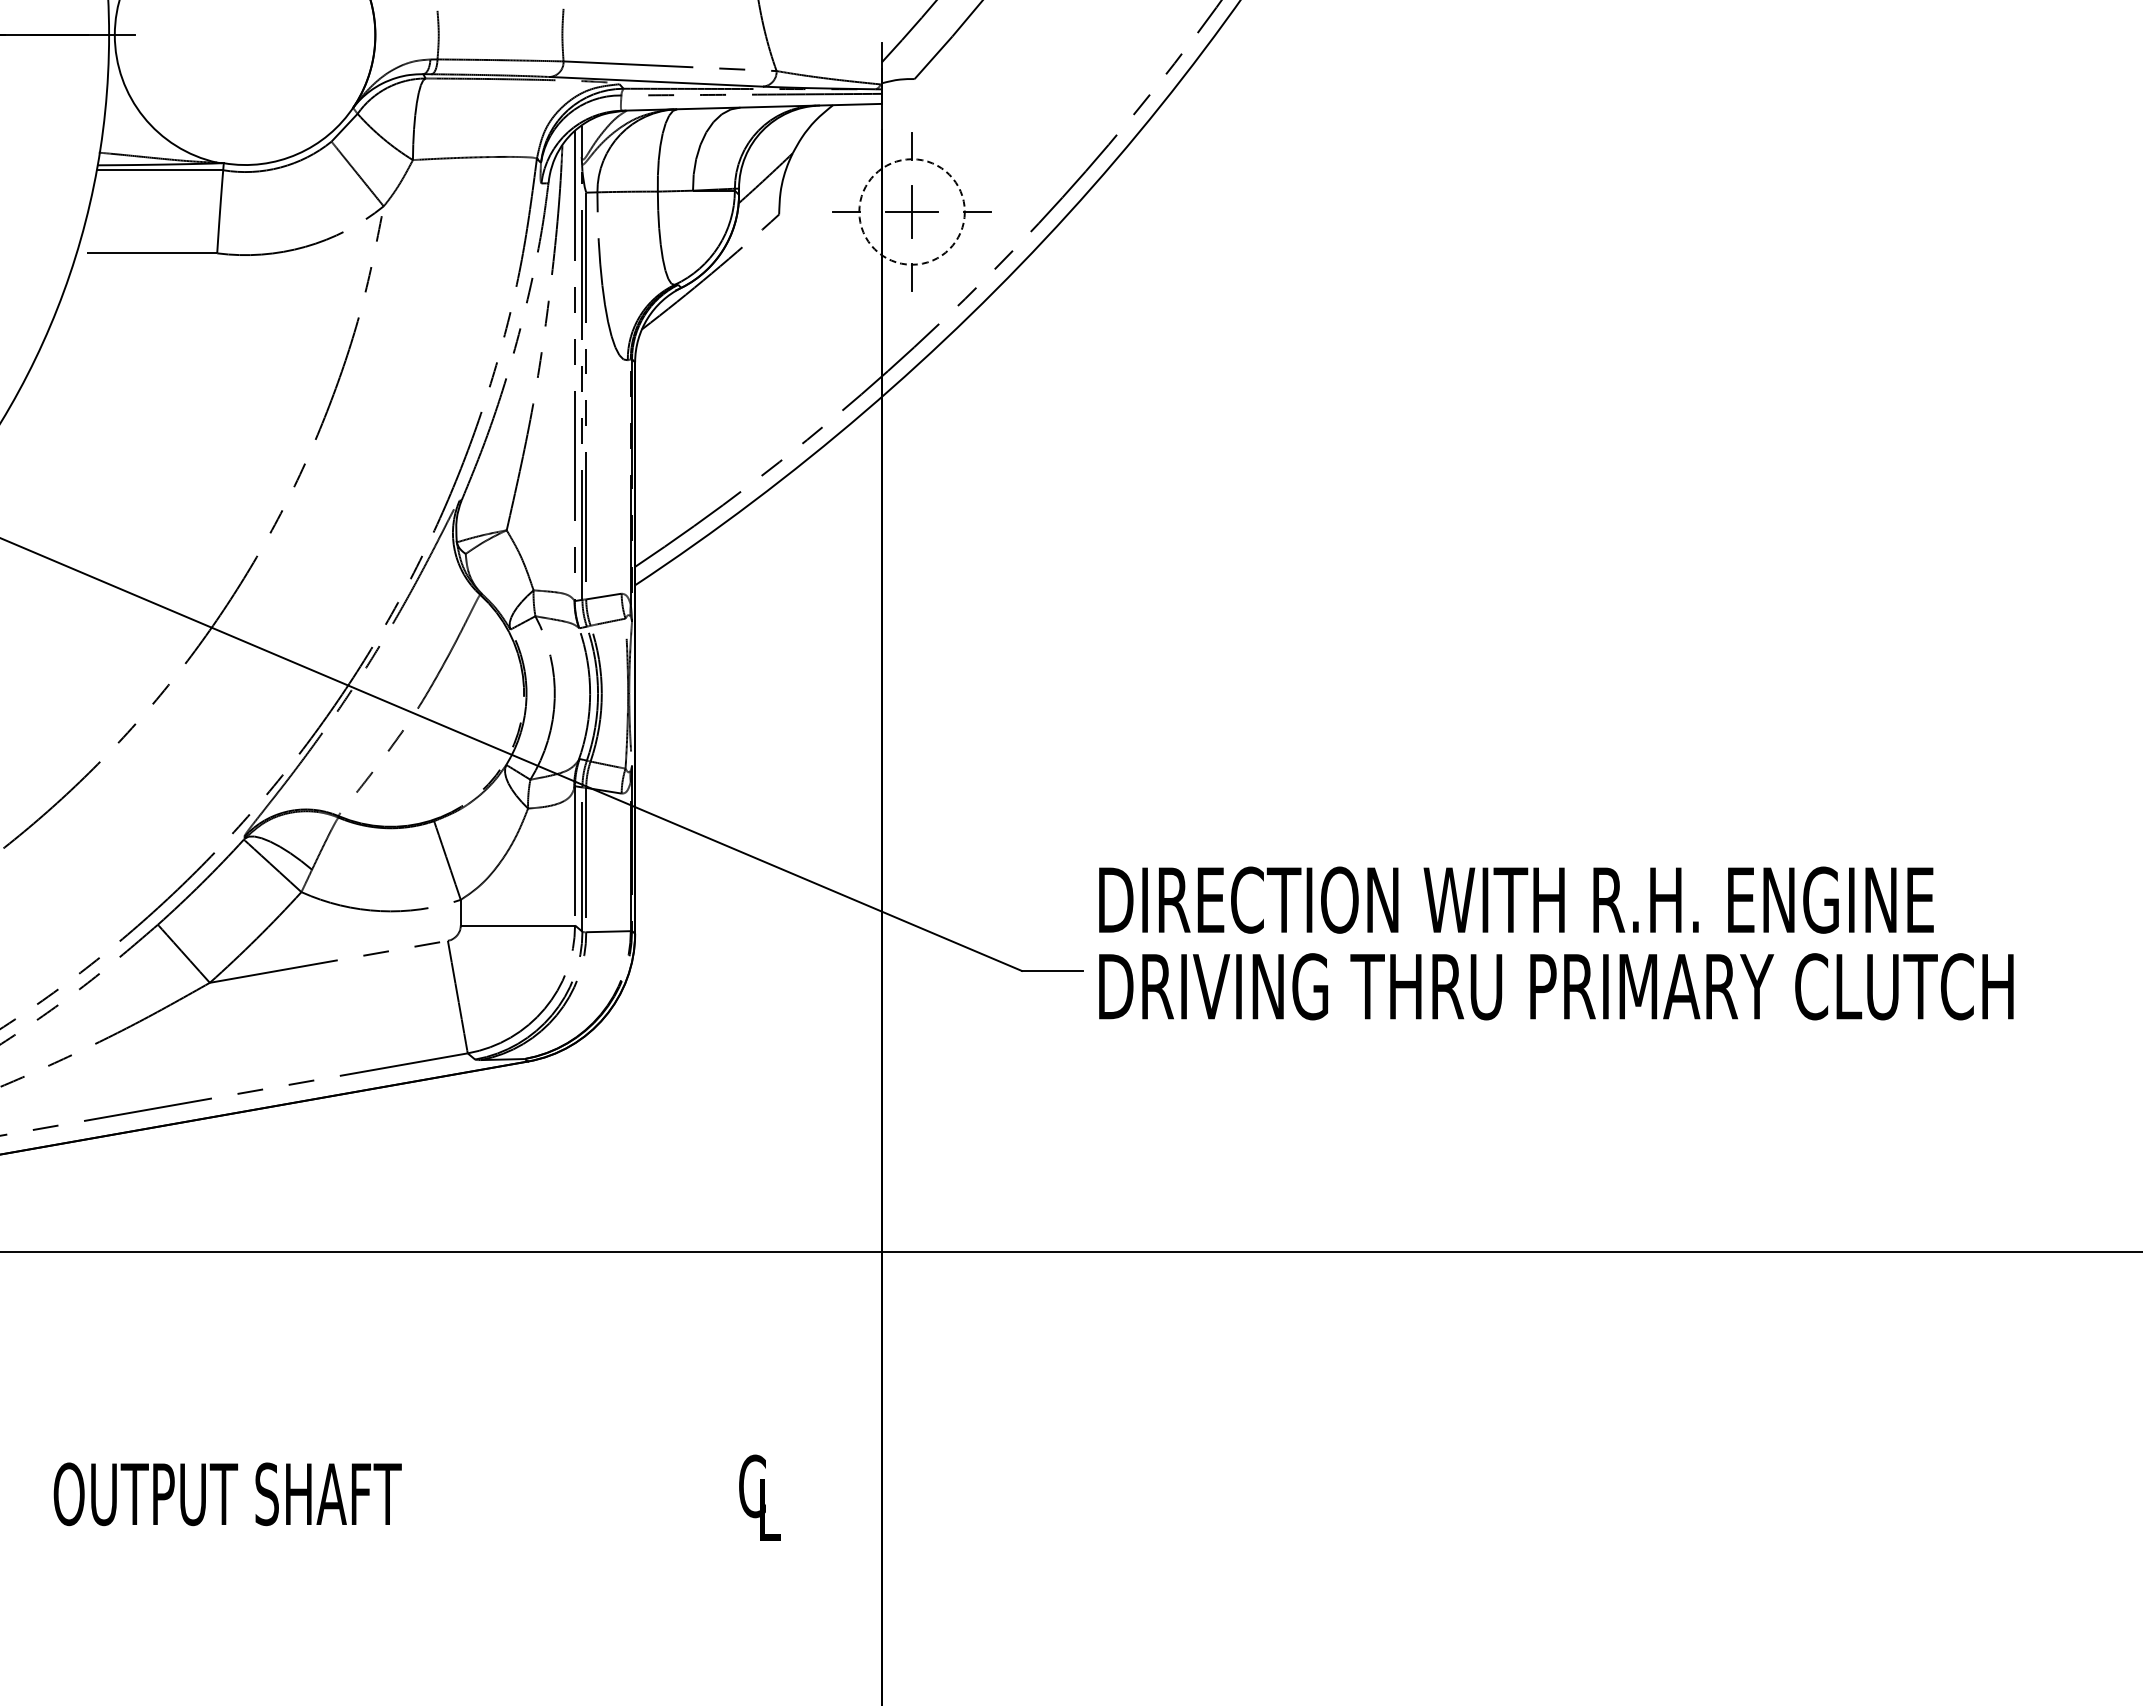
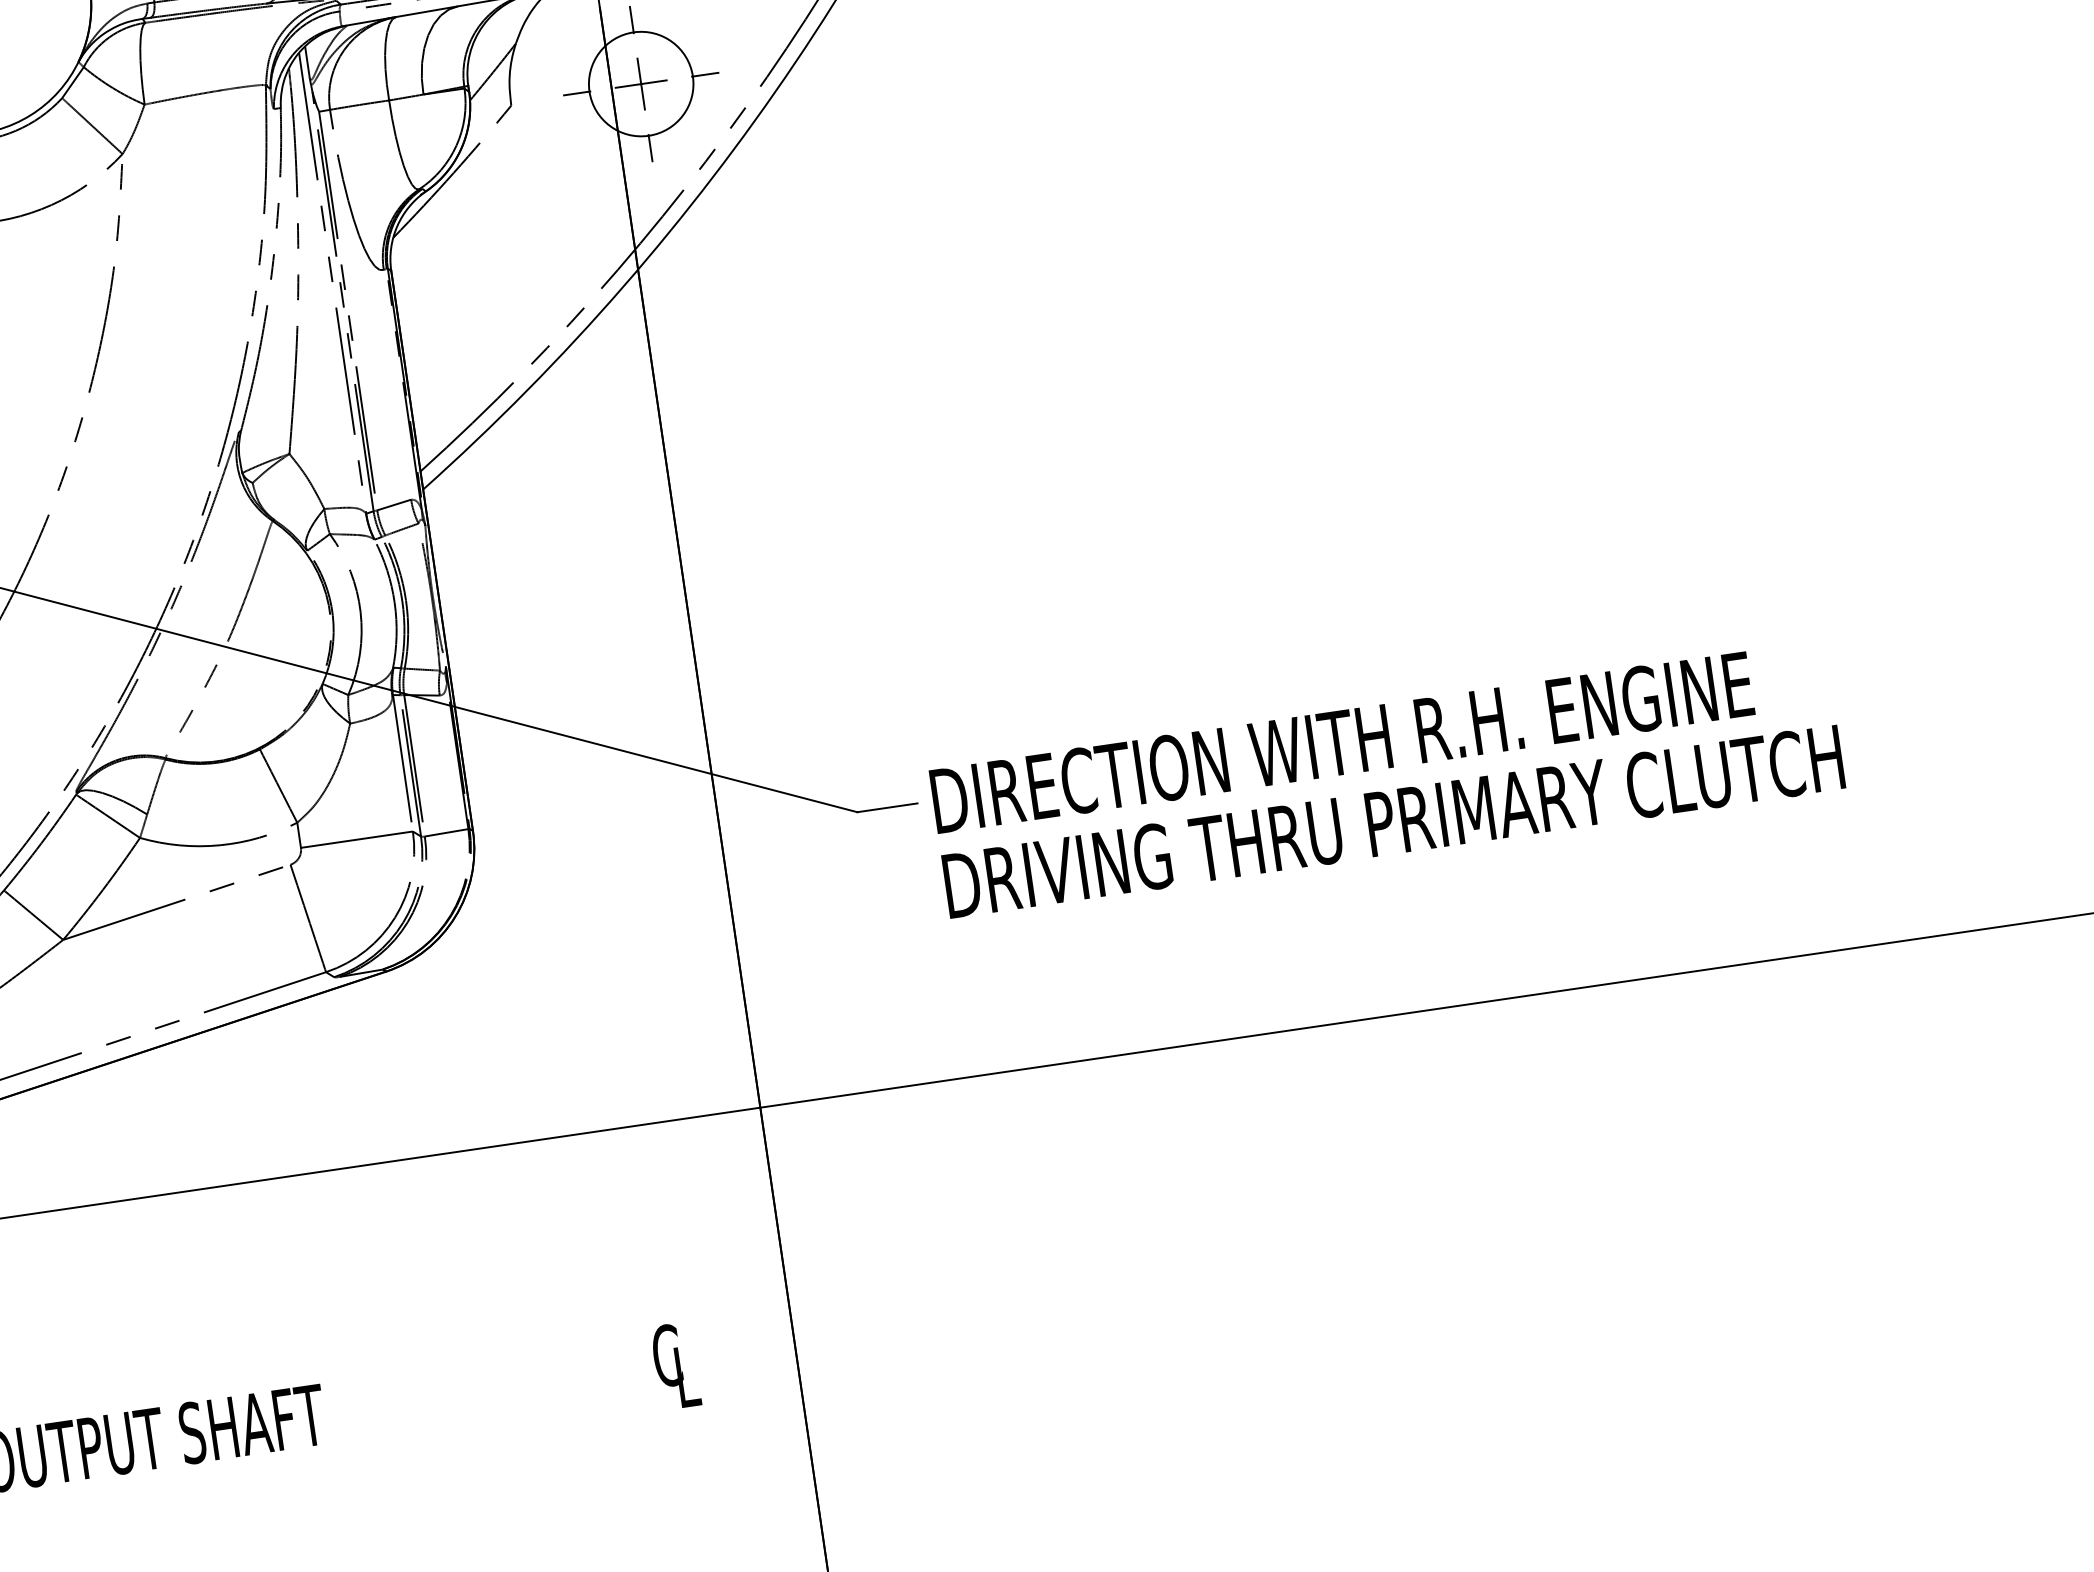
circle: (911, 211) -> (640, 83), dashed -> solid
text: (1556, 943) -> (1387, 779), moved

